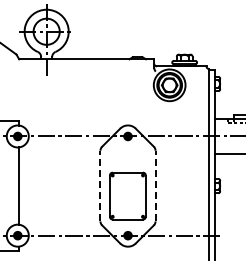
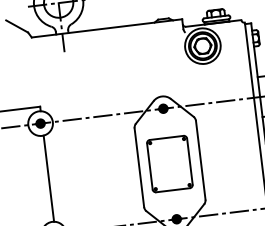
line: (100, 185) -> (139, 167), dashed -> solid
line: (155, 185) -> (200, 159), dashed -> solid
part: (127, 195) -> (169, 163), moved

